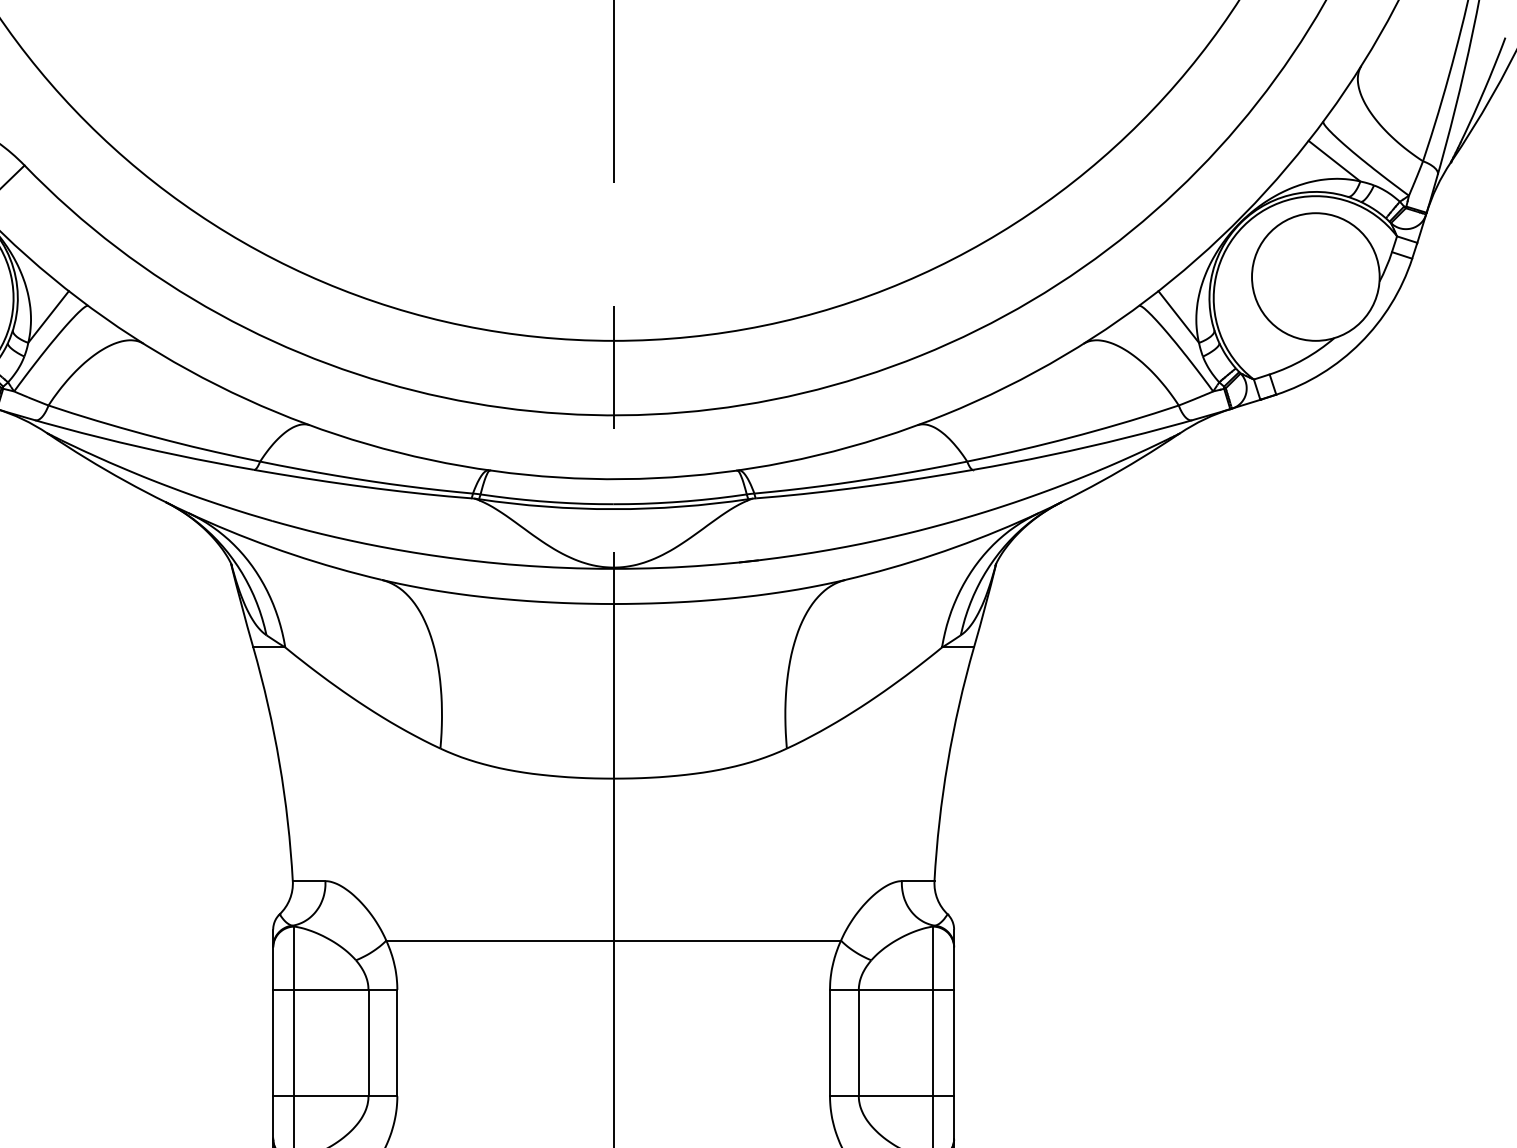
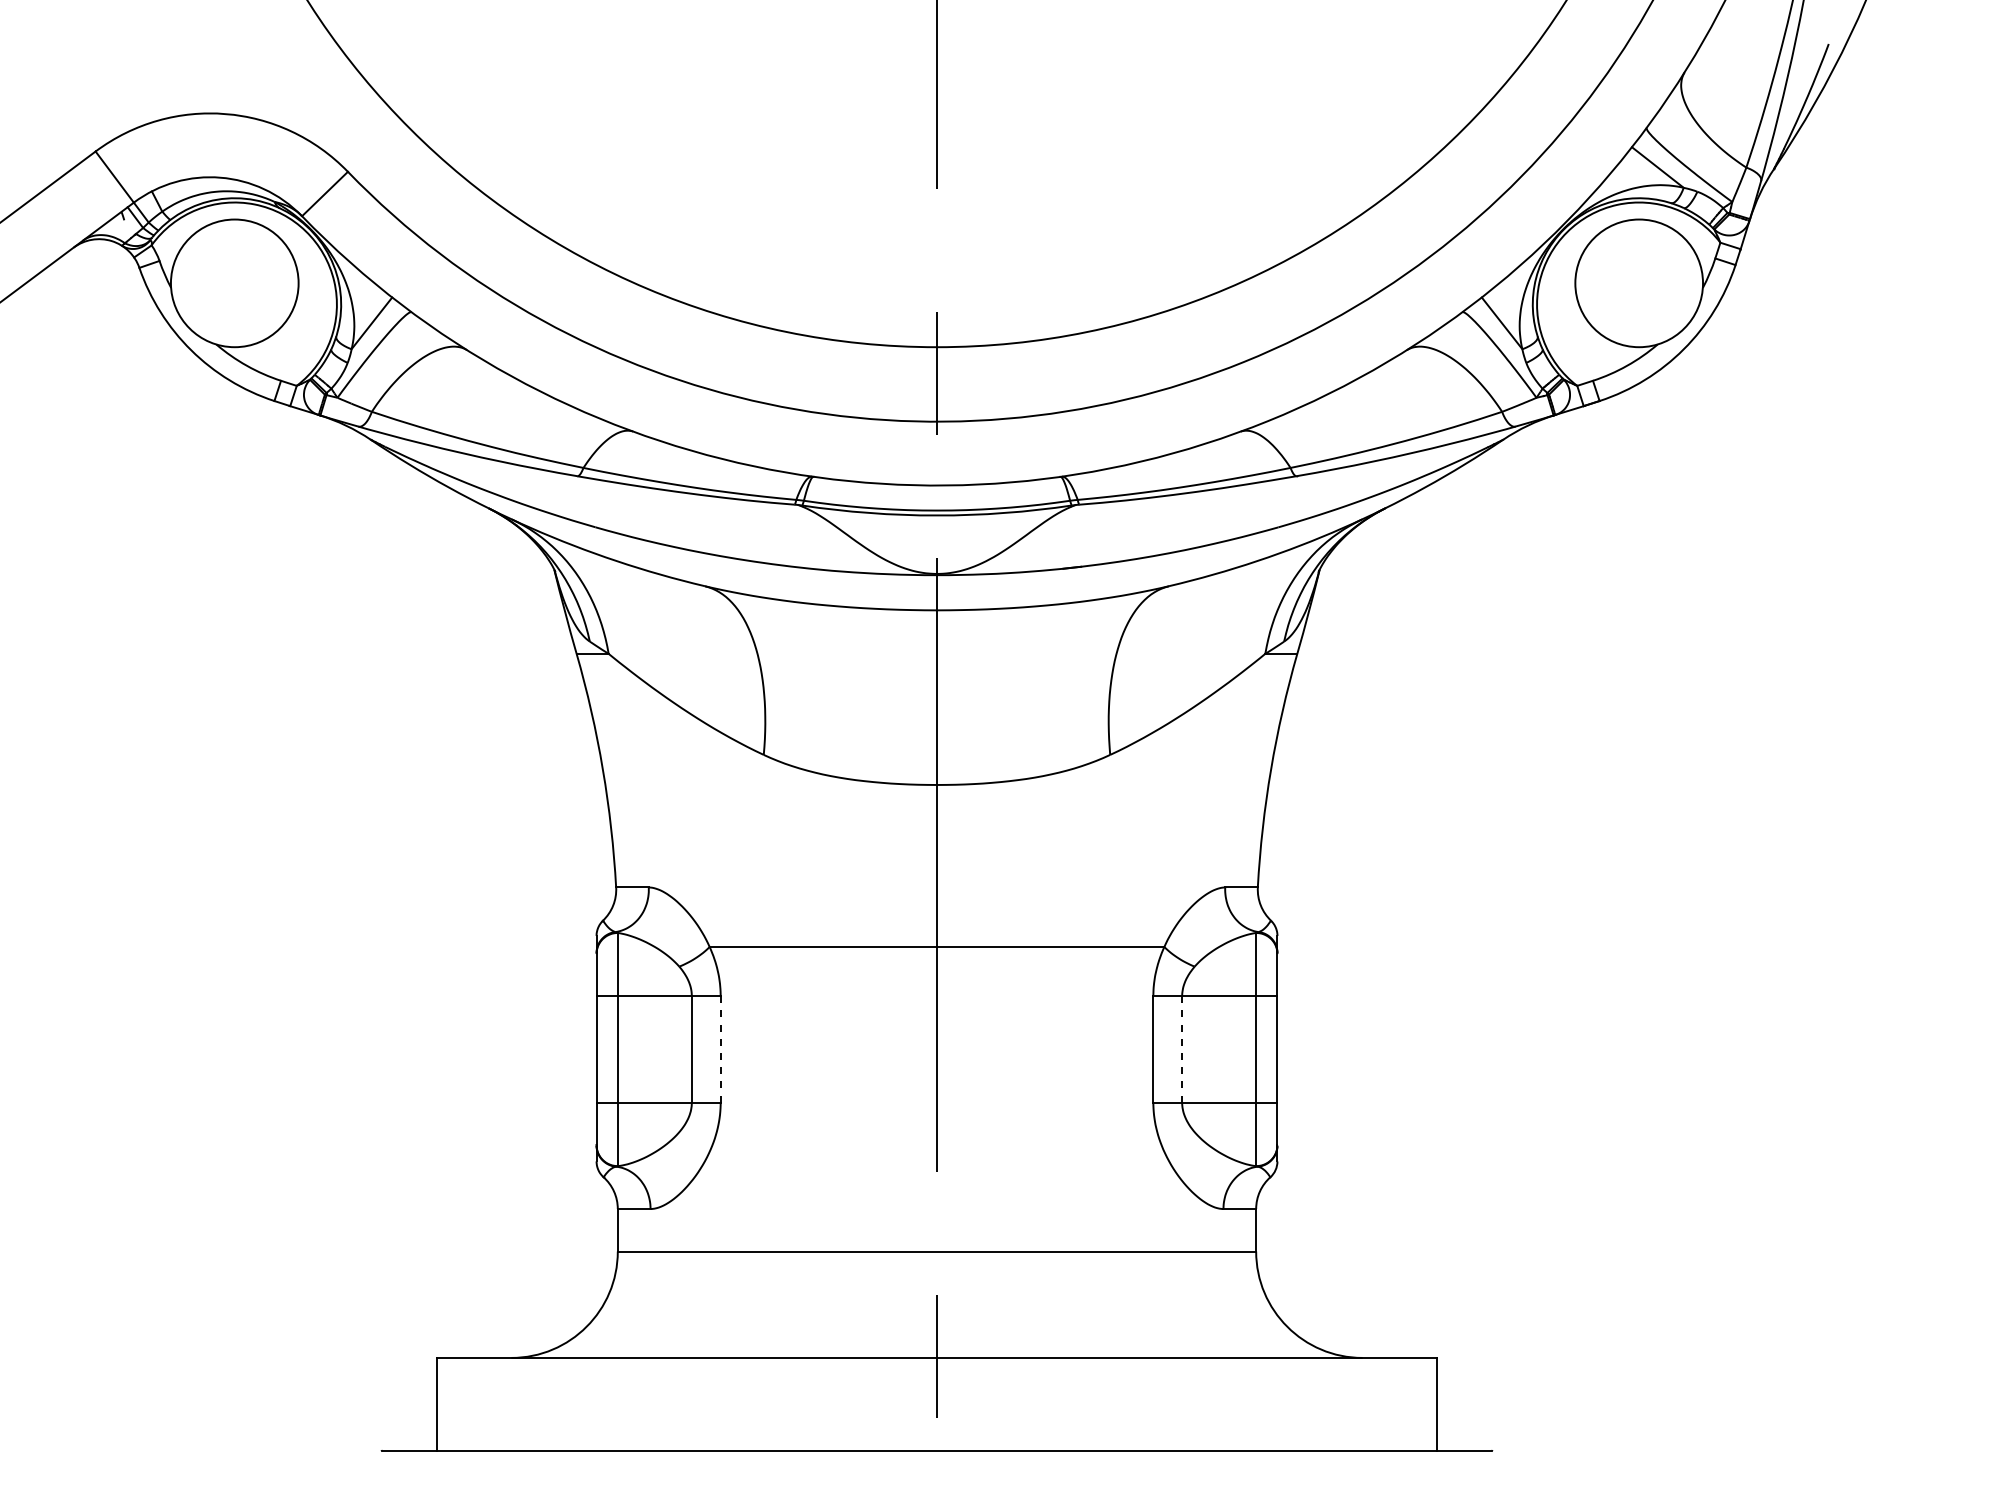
line: (397, 1043) -> (720, 1049), solid -> dashed
line: (859, 1043) -> (1182, 1049), solid -> dashed

